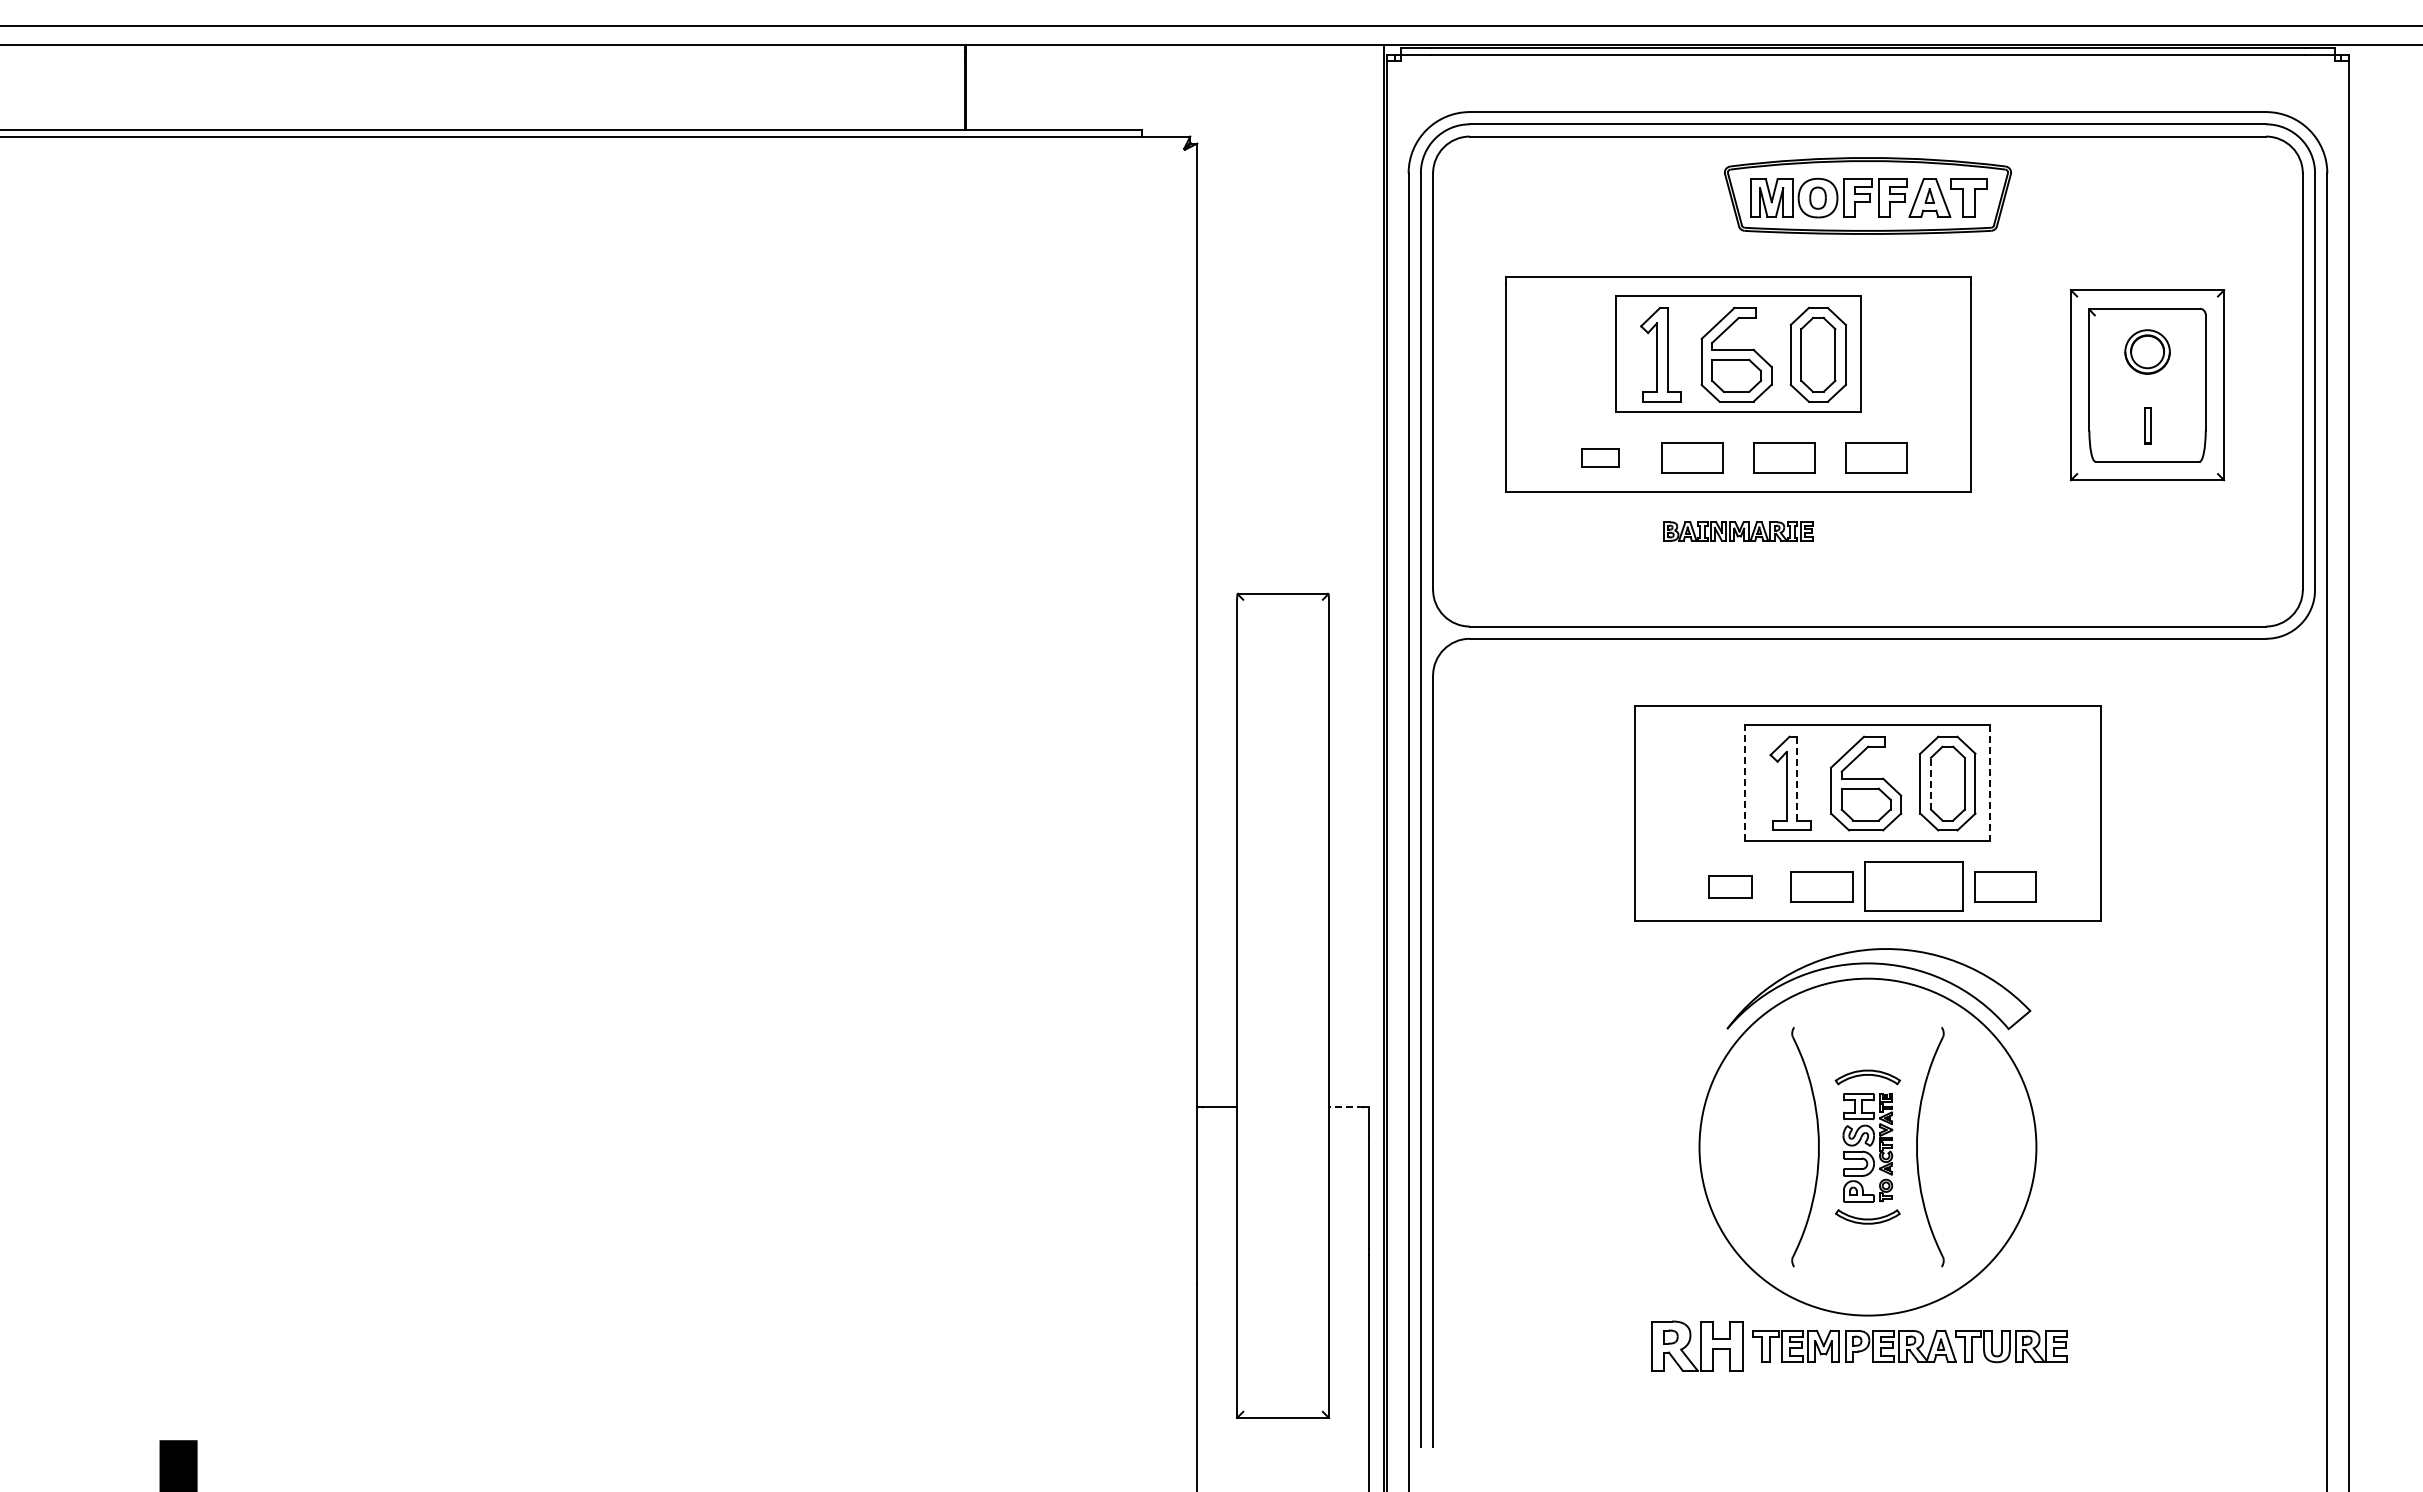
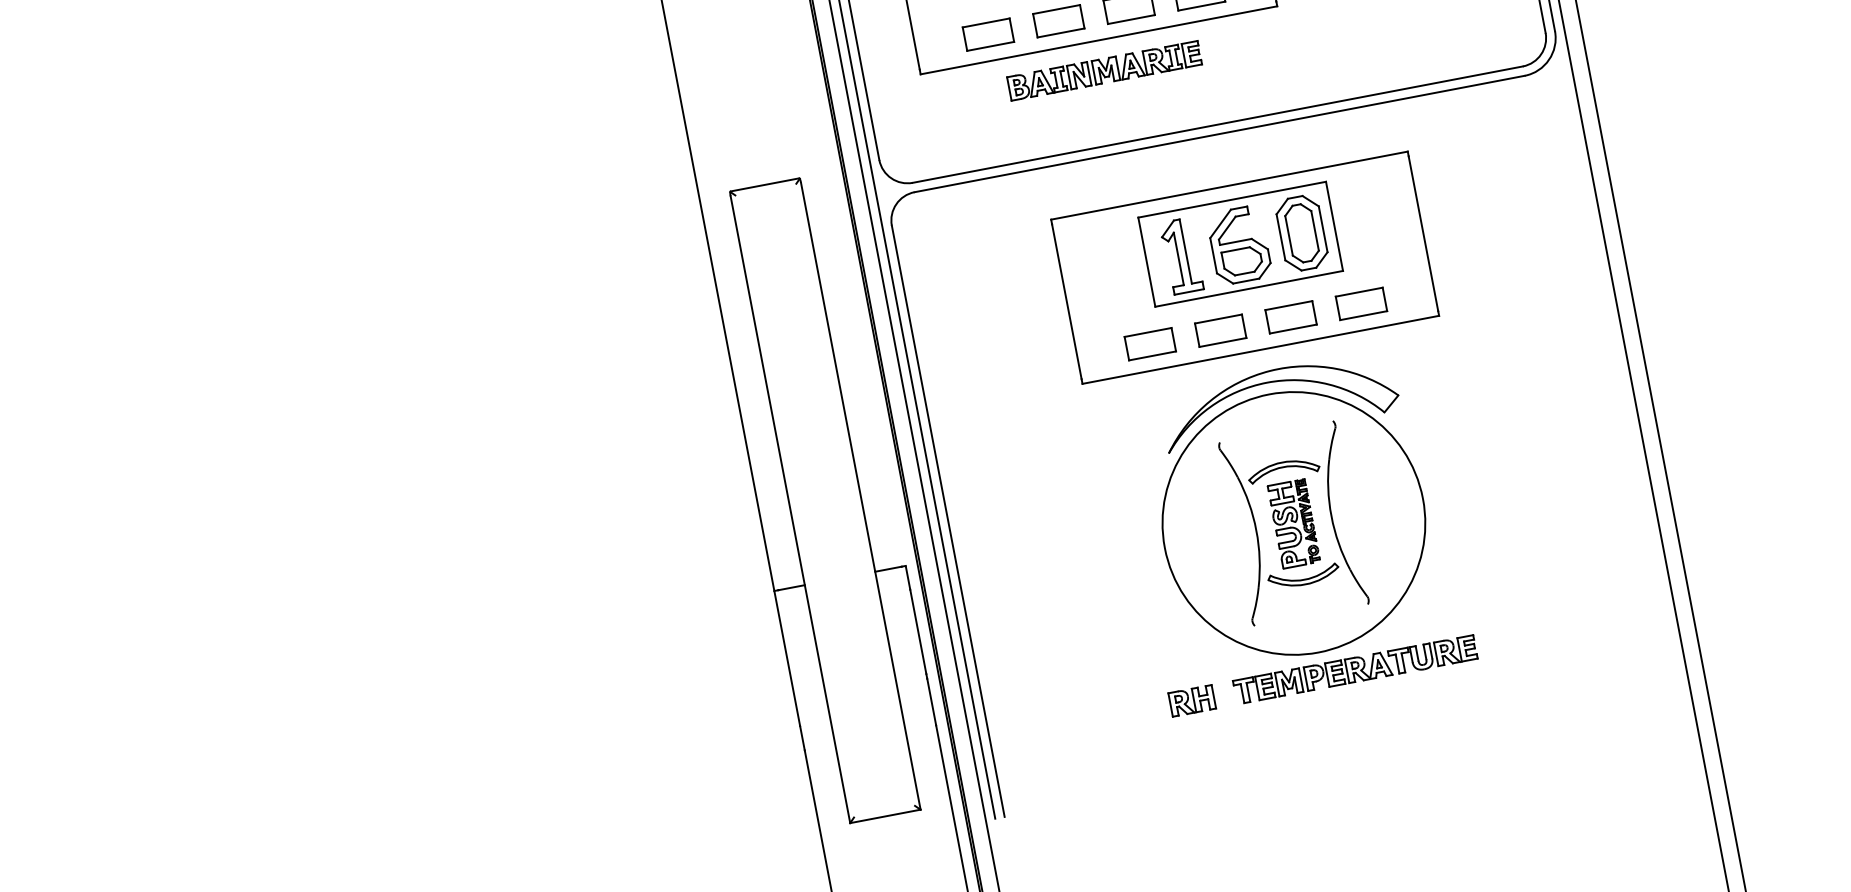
part: (1600, 457) -> (988, 34), size x1.67
part: (1738, 531) -> (1104, 70), size x1.67
line: (1797, 778) -> (1186, 251), dashed -> solid
line: (1745, 782) -> (1146, 262), dashed -> solid
line: (1930, 783) -> (1288, 235), dashed -> solid
line: (1990, 783) -> (1334, 226), dashed -> solid
part: (1730, 886) -> (1150, 343), size x1.43
part: (1913, 886) -> (1290, 317), size x0.62
part: (1867, 1077) -> (1283, 470), size x1.43
line: (1345, 1107) -> (887, 569), dashed -> solid
part: (1867, 1216) -> (1303, 576), size x1.43
part: (1696, 1346) -> (1191, 701), size x0.62

